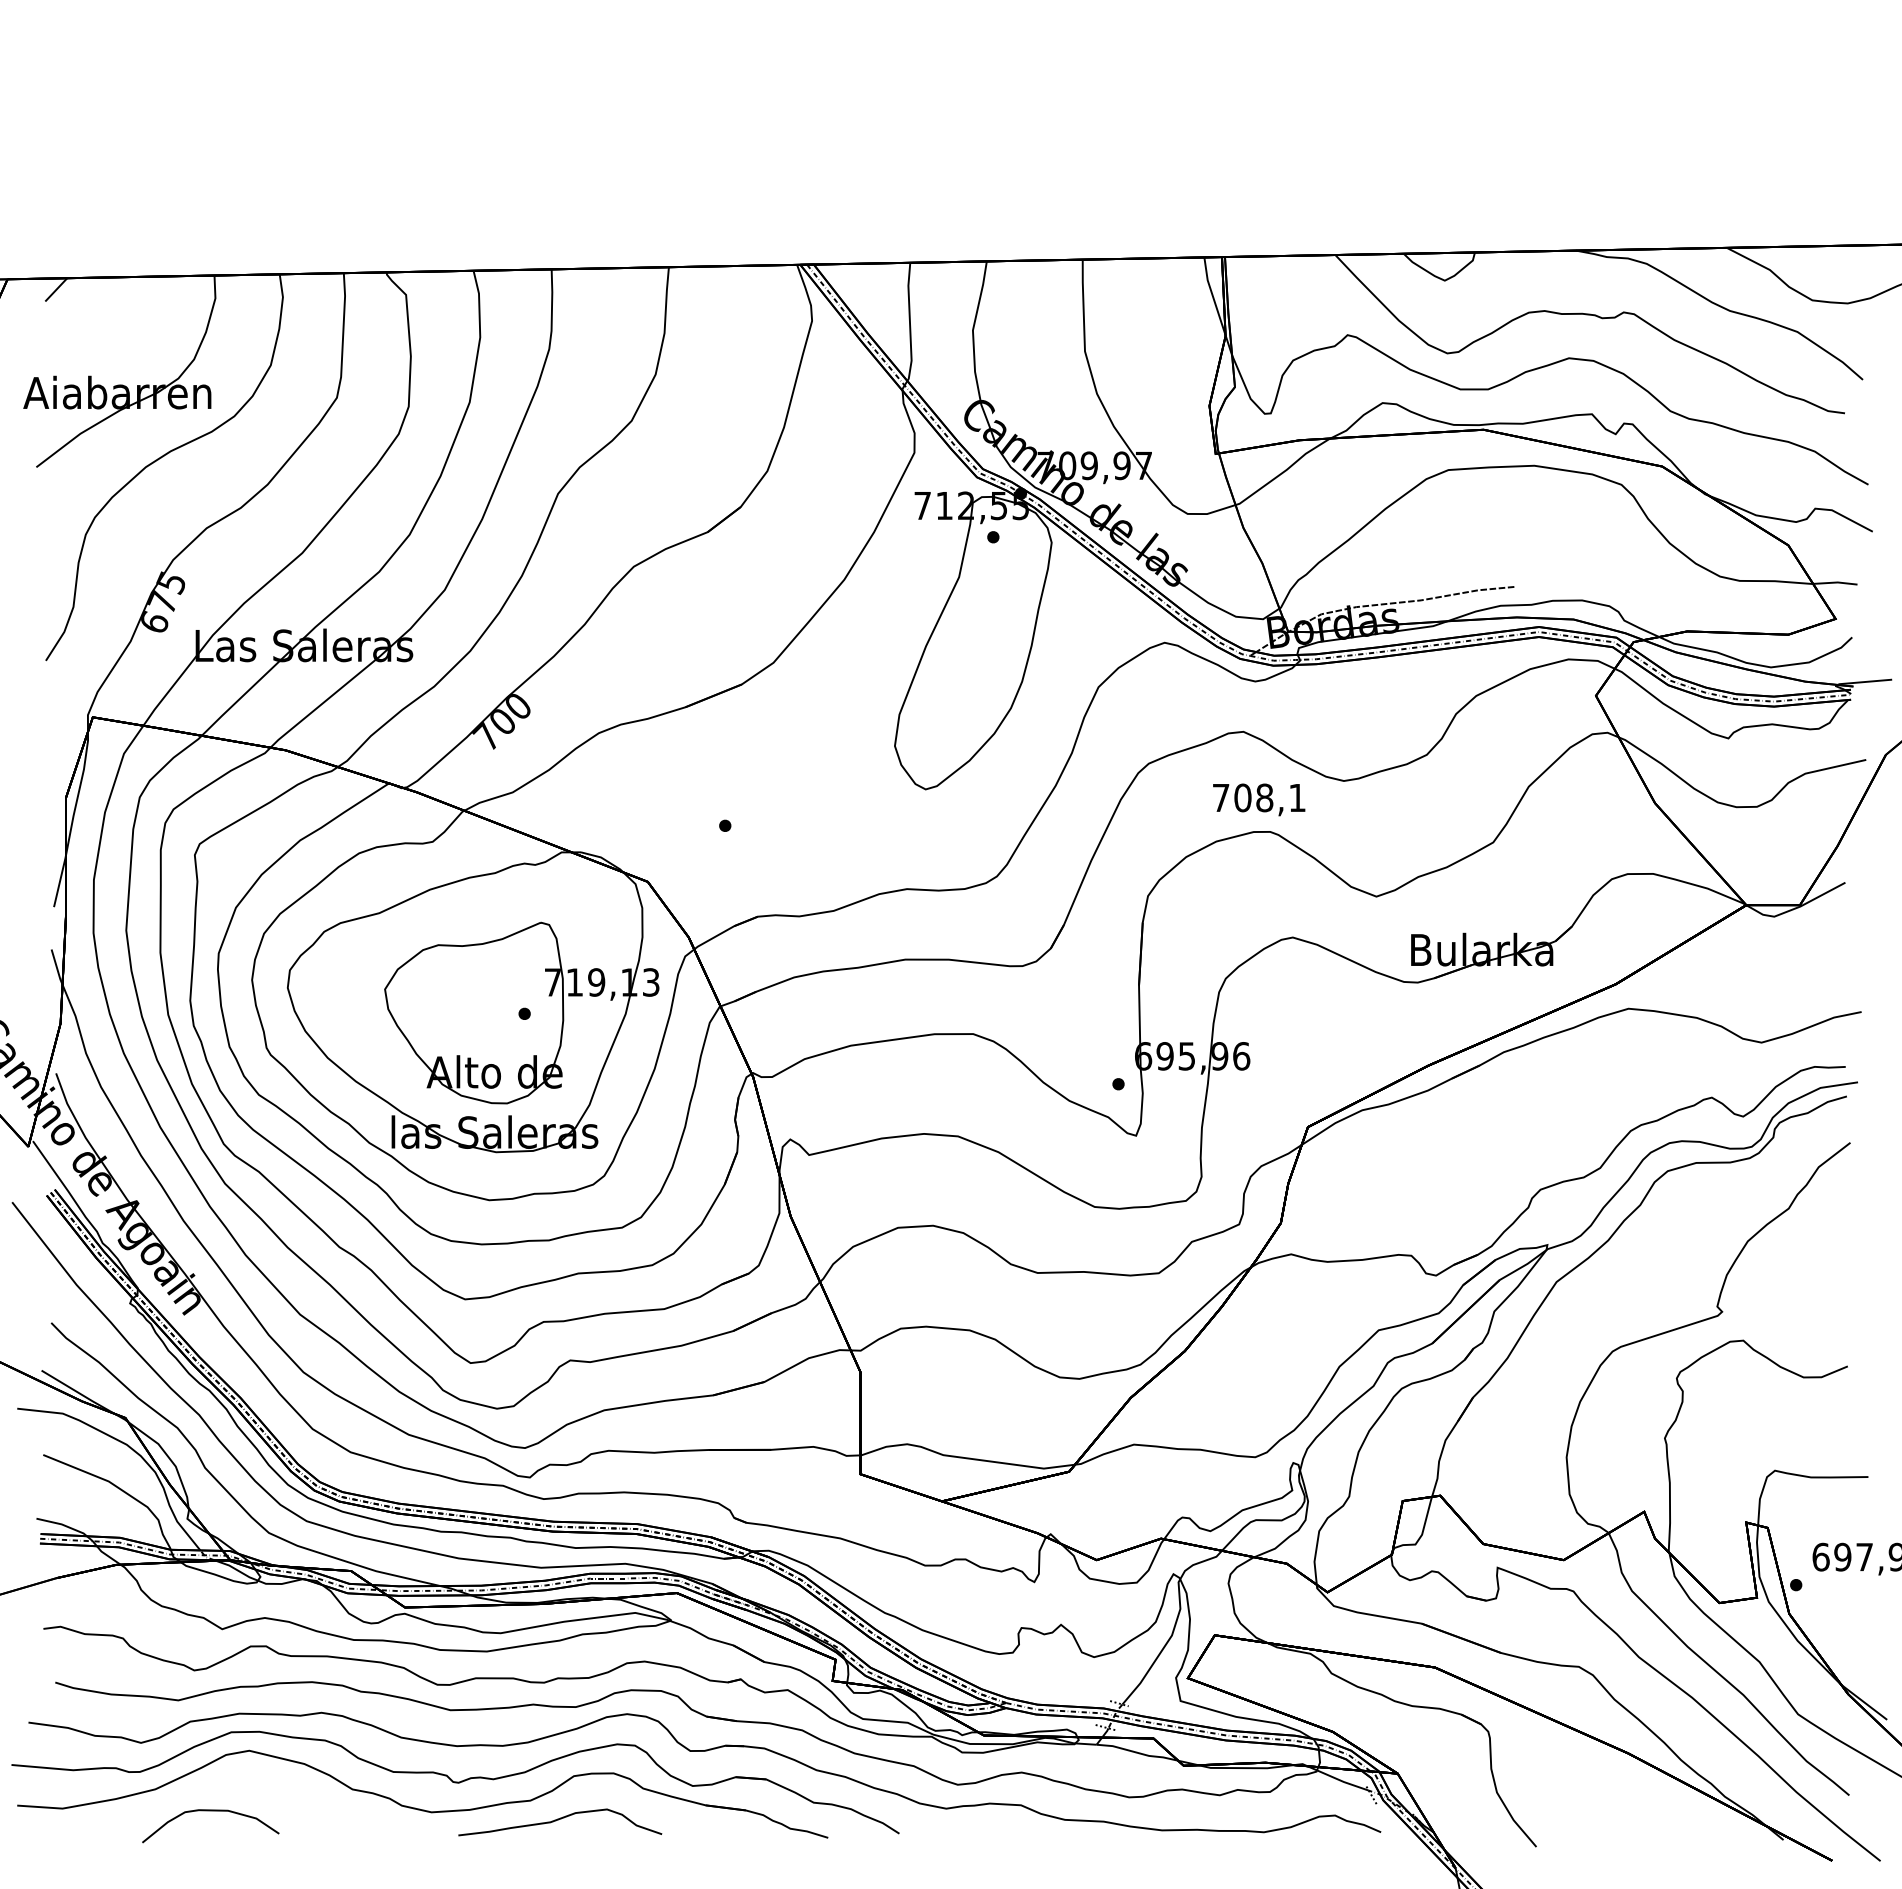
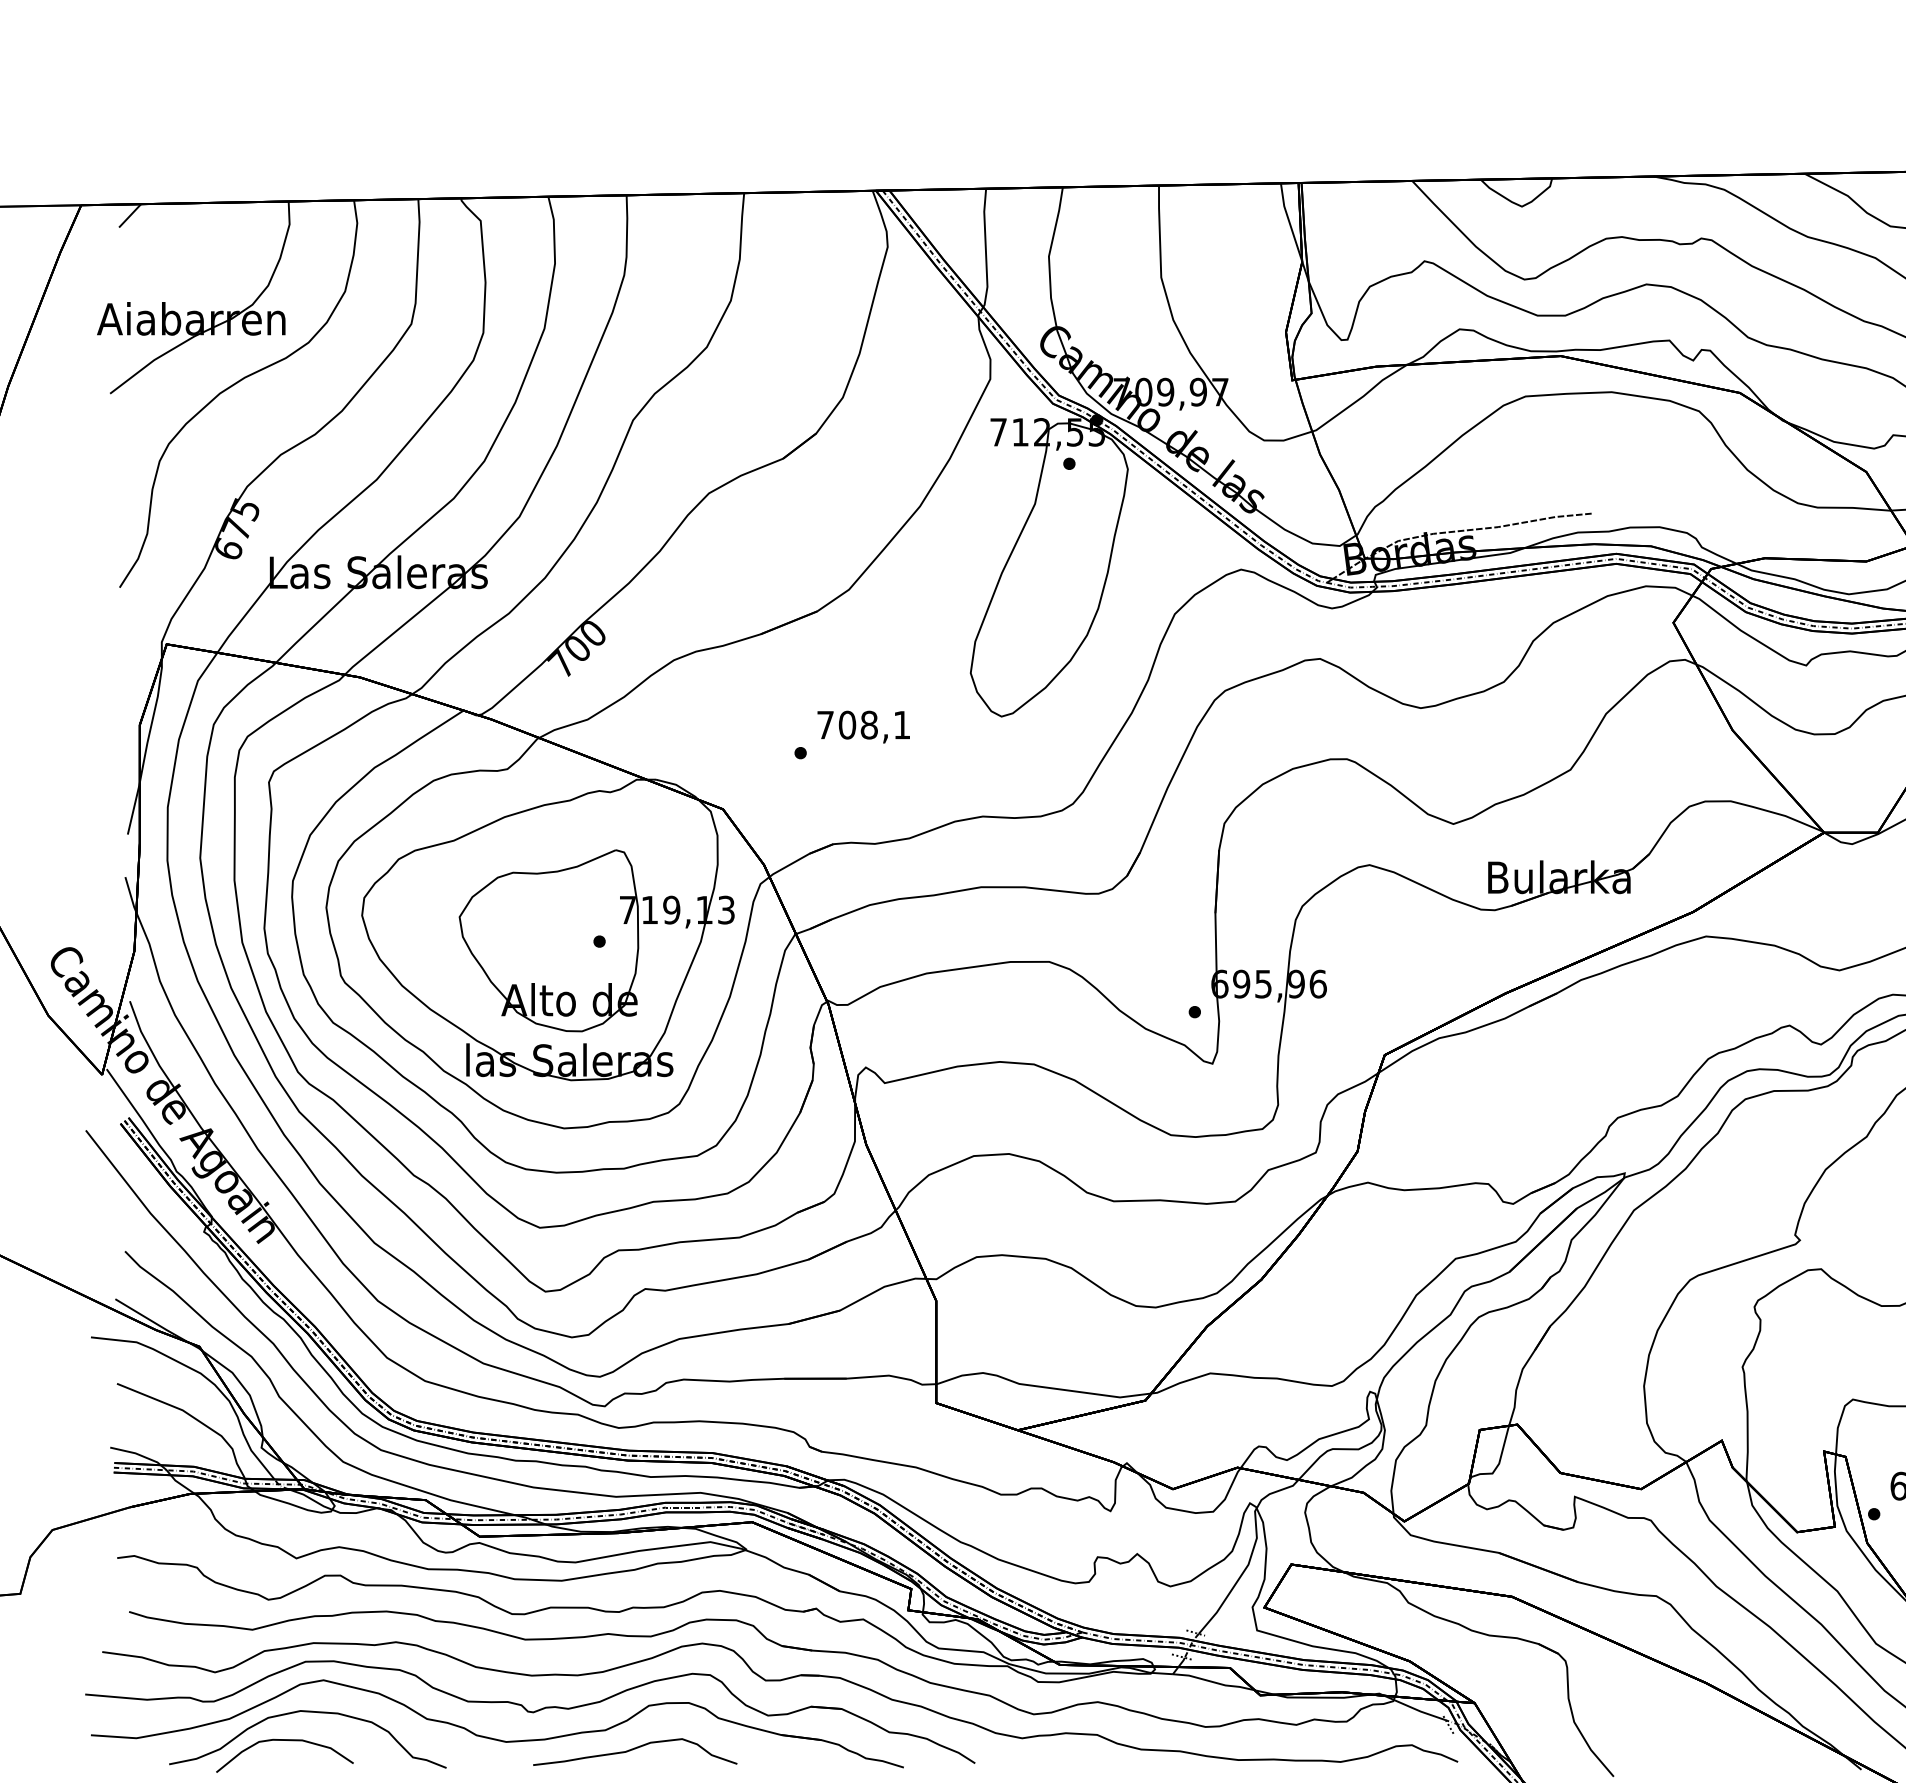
text: (1259, 799) -> (864, 726), moved
curve: (237, 1783) -> (311, 1713), added

